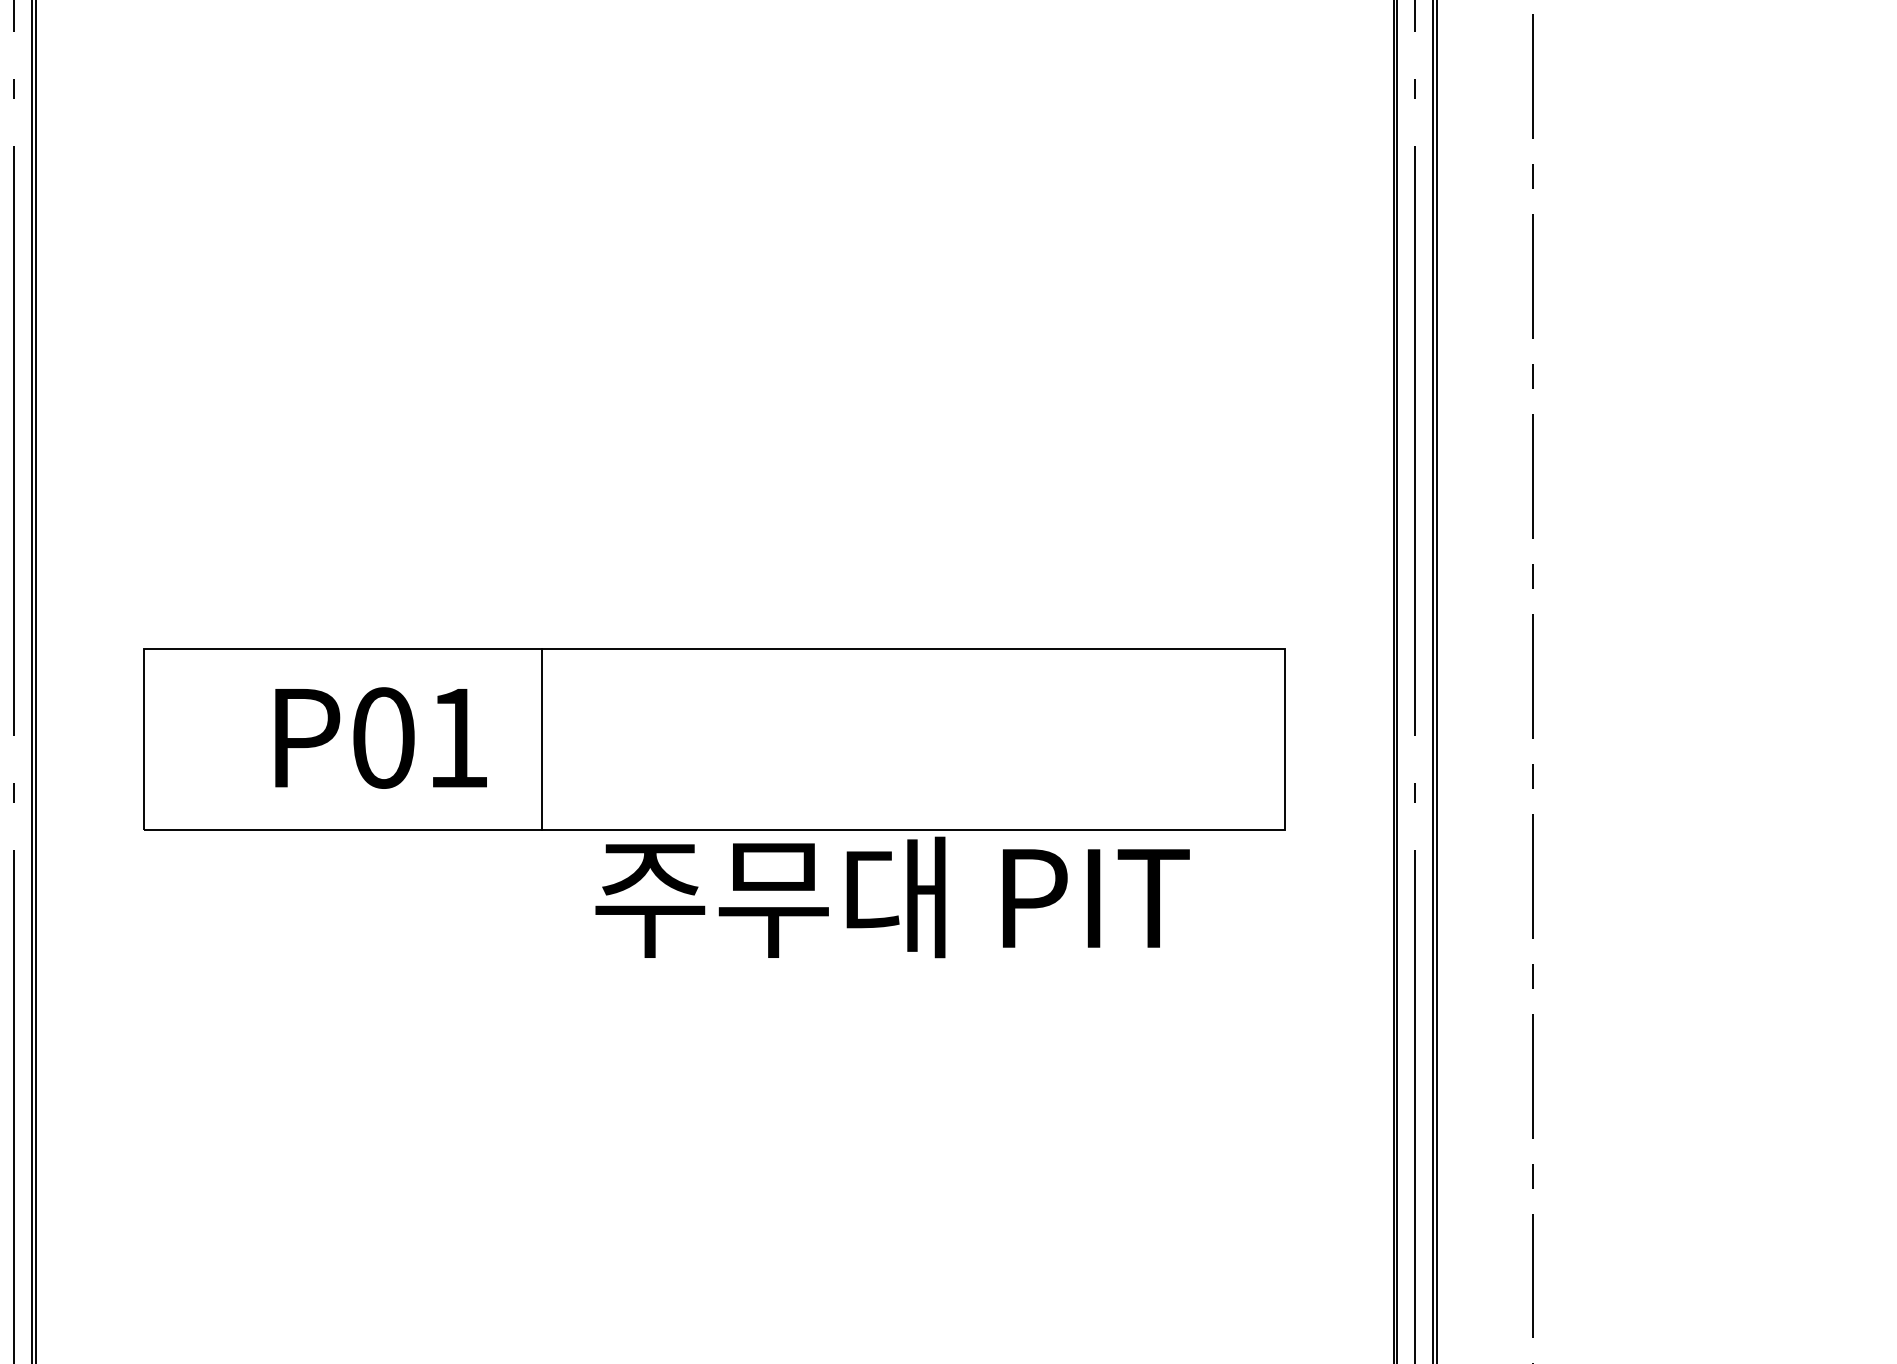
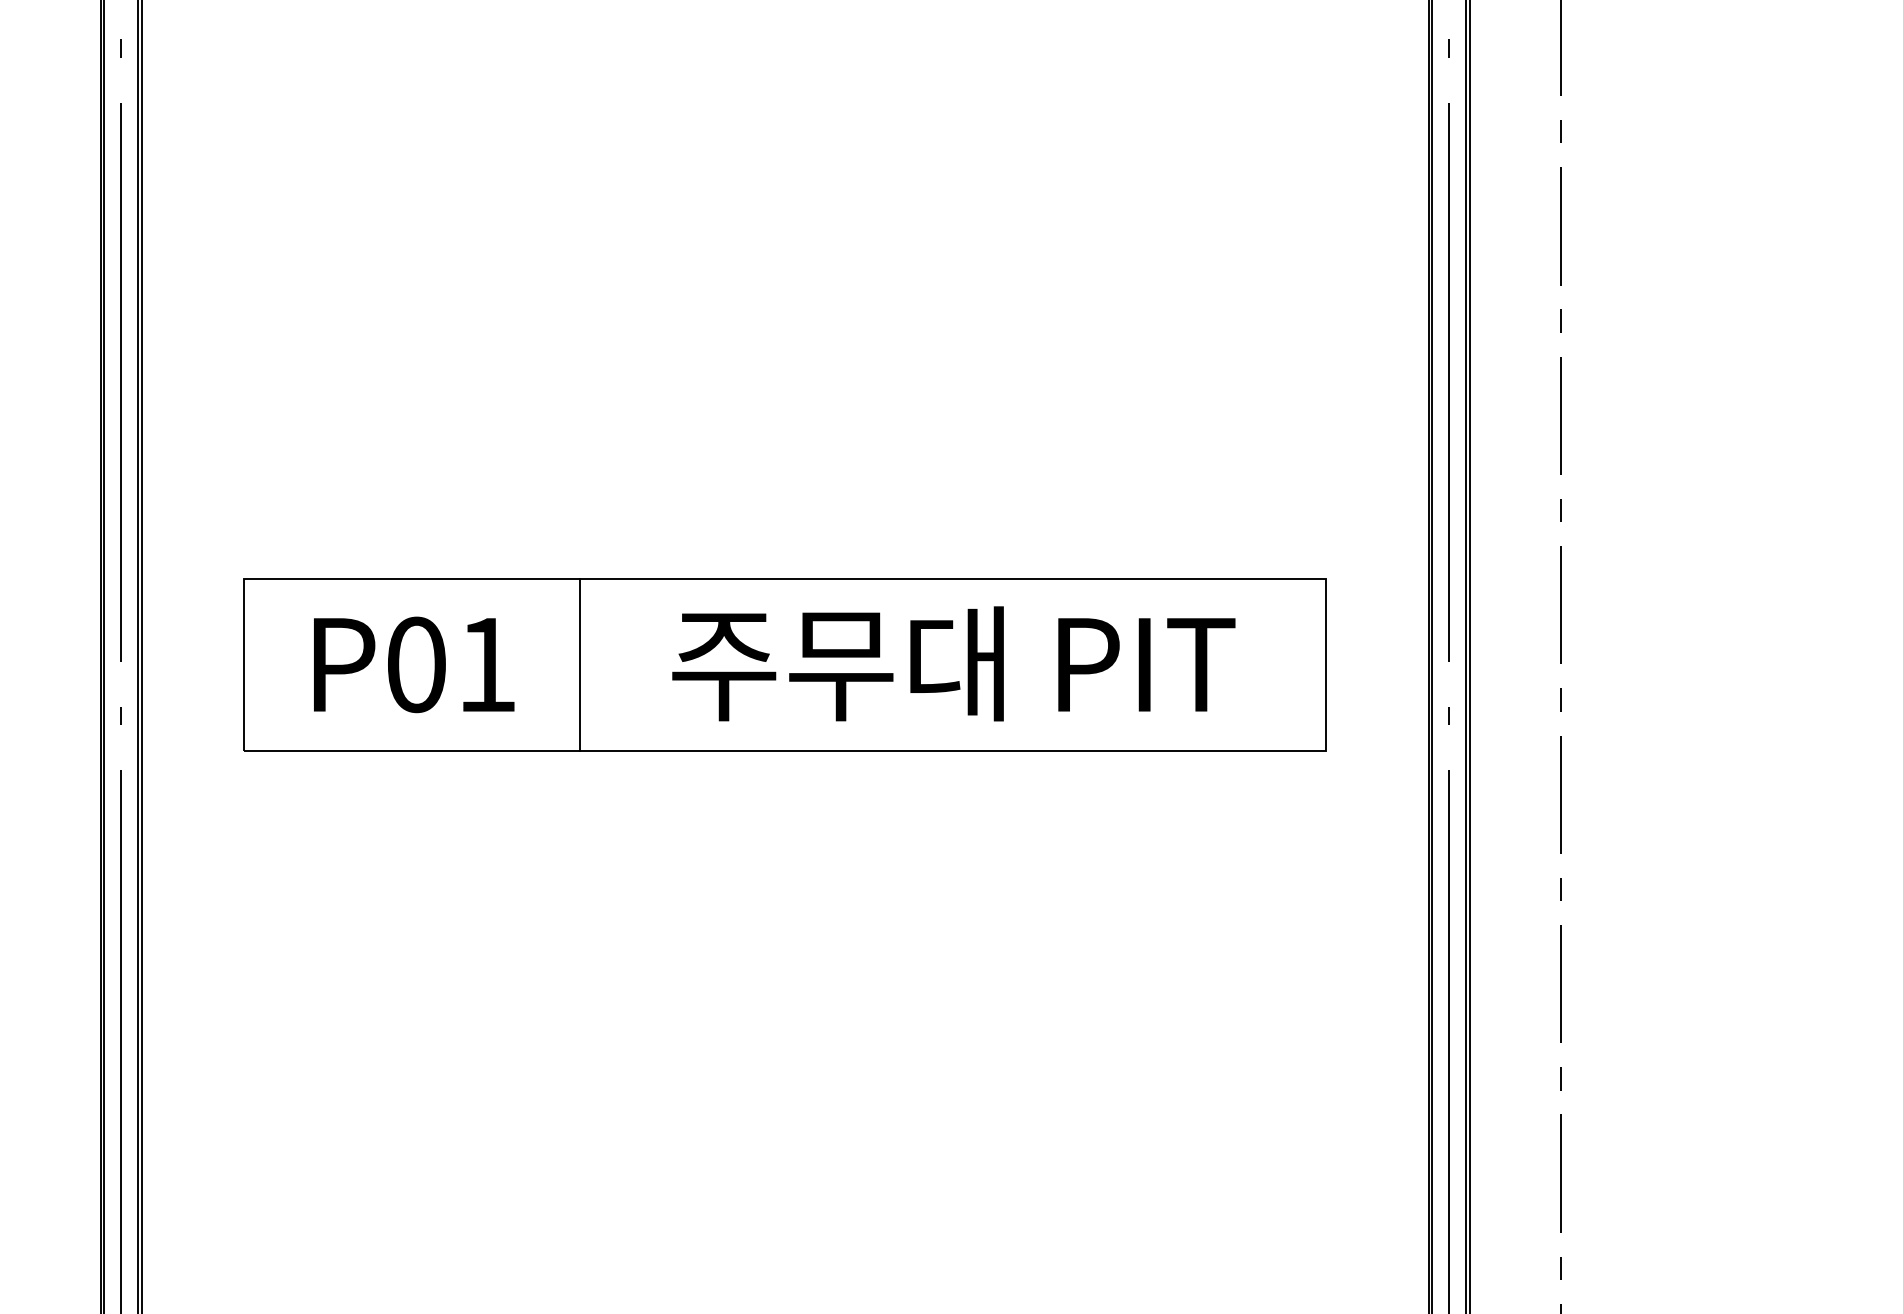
text: (381, 737) -> (414, 664), moved
line: (541, 738) -> (579, 664), moved
text: (892, 897) -> (953, 663), moved

